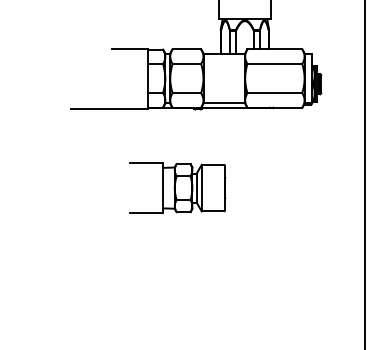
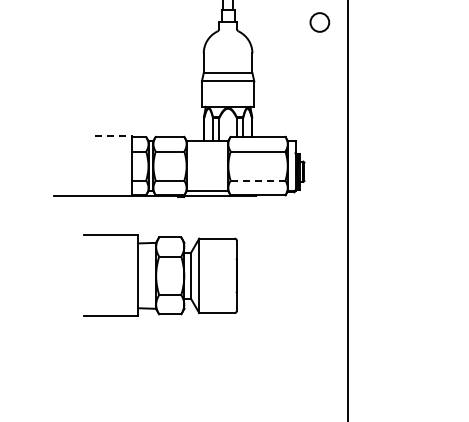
line: (130, 48) -> (113, 136), solid -> dashed
line: (275, 92) -> (258, 180), solid -> dashed
part: (177, 187) -> (160, 275), size x1.6

